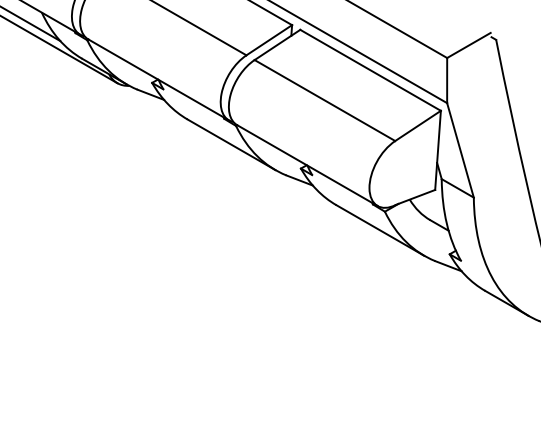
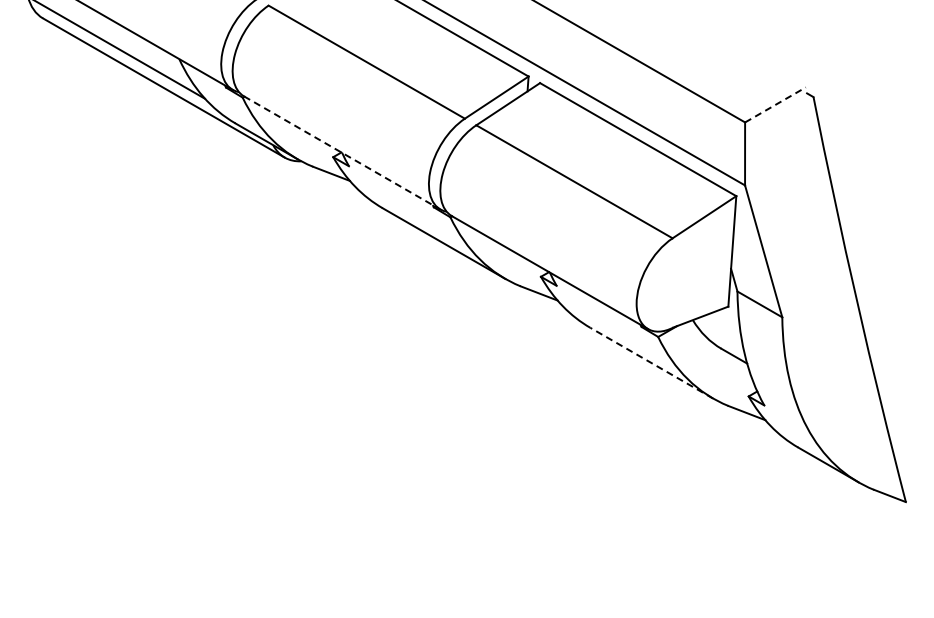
line: (468, 45) -> (775, 104), solid -> dashed
line: (158, 80) -> (342, 153), solid -> dashed
line: (380, 230) -> (651, 363), solid -> dashed

